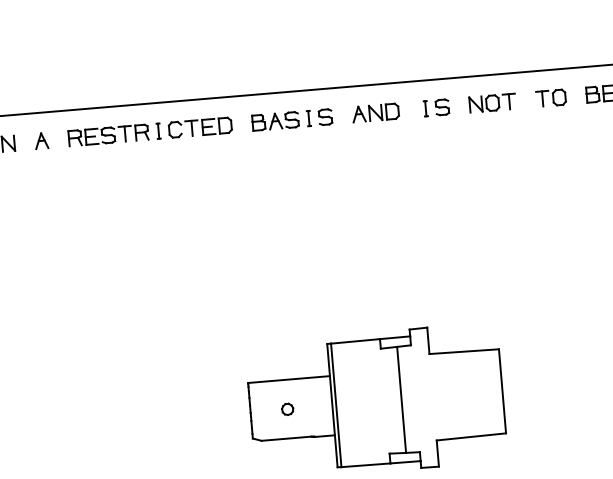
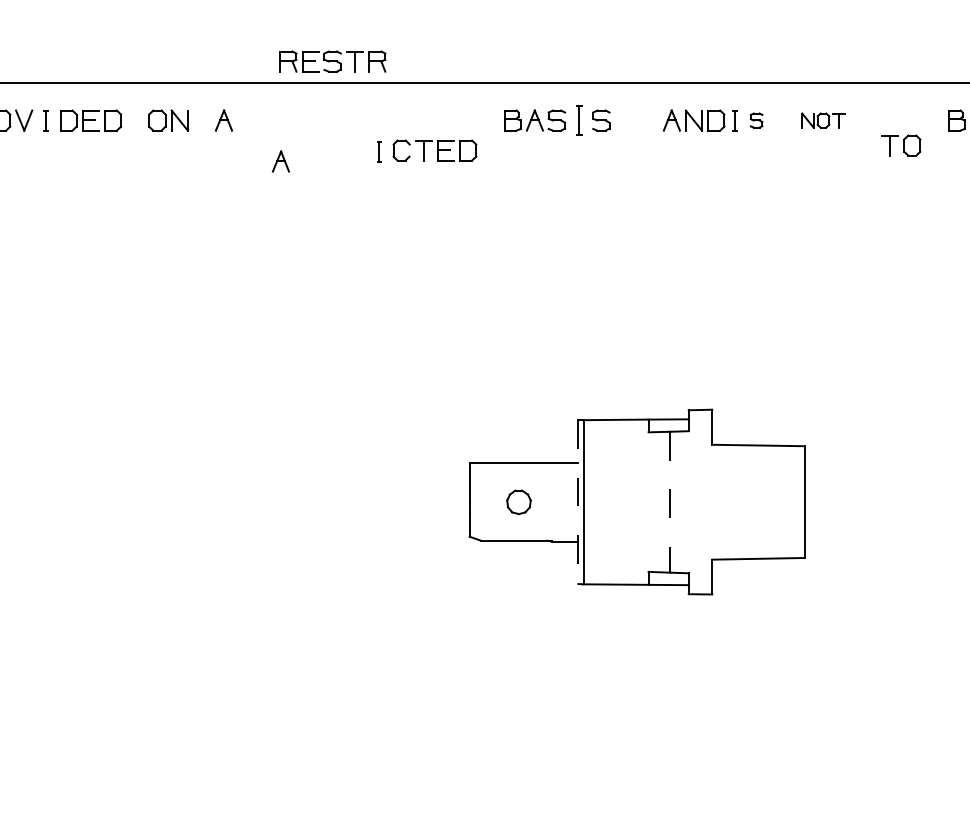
part: (551, 98) -> (901, 145), moved
part: (492, 103) -> (823, 120), size x0.7
part: (442, 107) -> (756, 120), size x0.7
part: (376, 112) -> (694, 120), moved
part: (308, 118) -> (578, 120), size x1.4
part: (200, 127) -> (434, 150), moved
part: (158, 131) -> (379, 151), moved
part: (108, 135) -> (332, 61), moved
part: (86, 168) -> (280, 161), added
line: (401, 400) -> (670, 502), solid -> dashed
line: (332, 405) -> (578, 502), solid -> dashed
part: (287, 408) -> (518, 501), size x1.6

